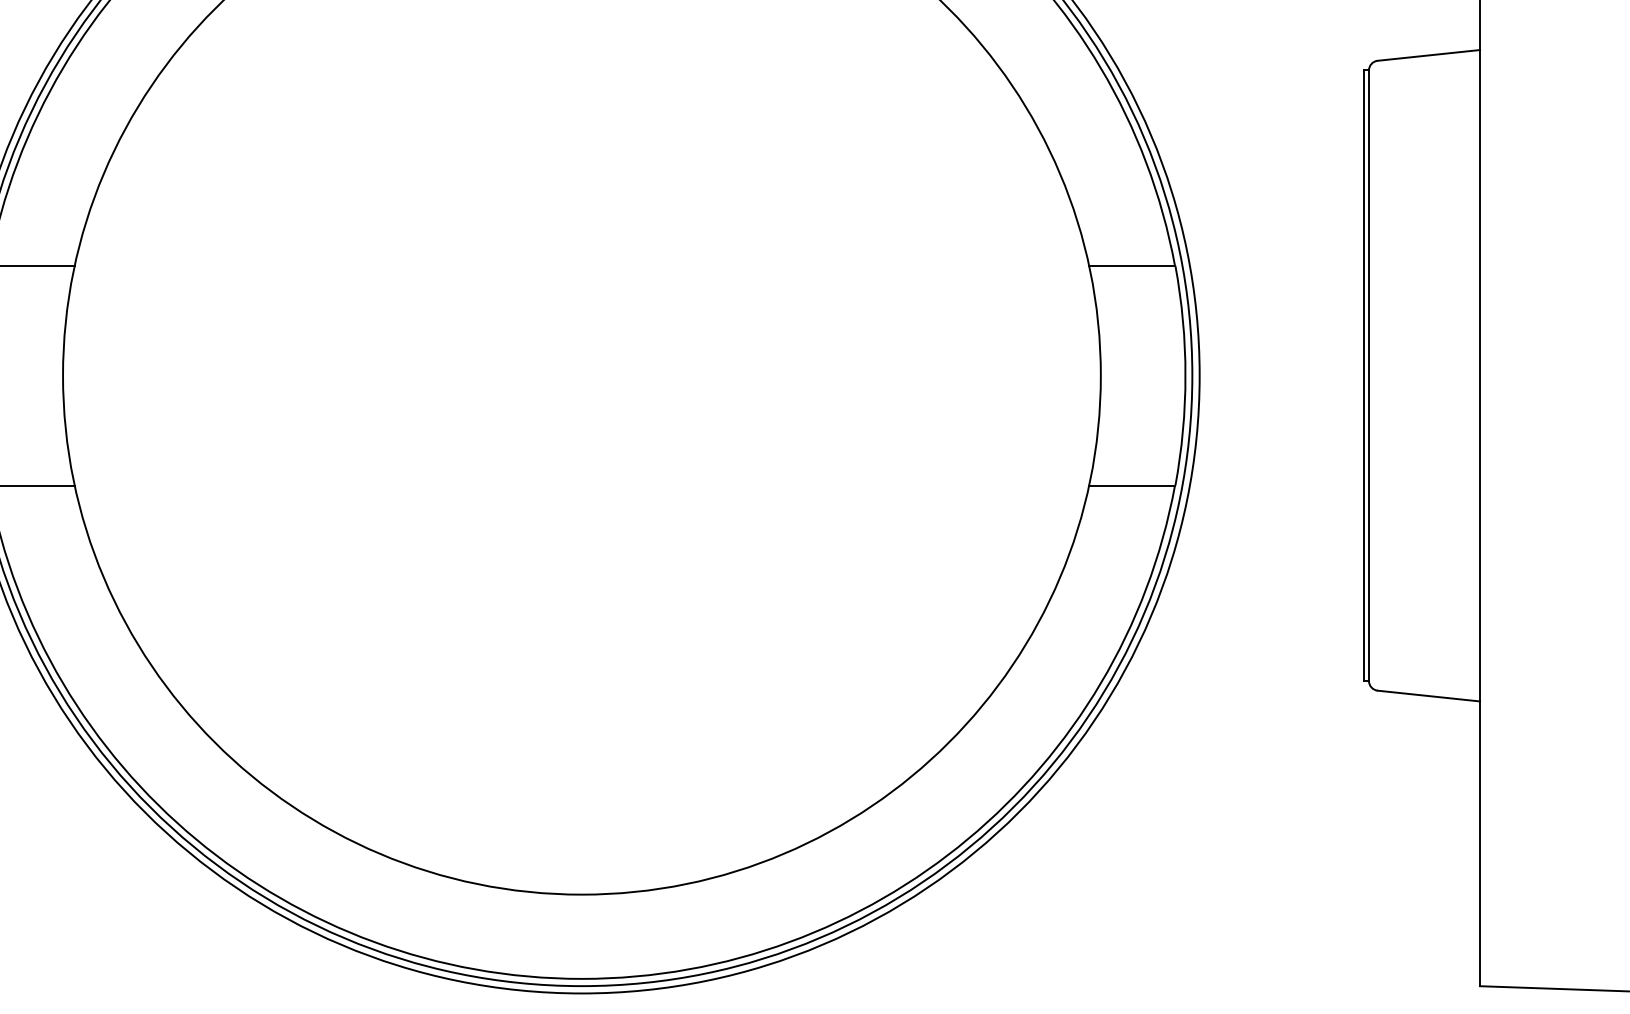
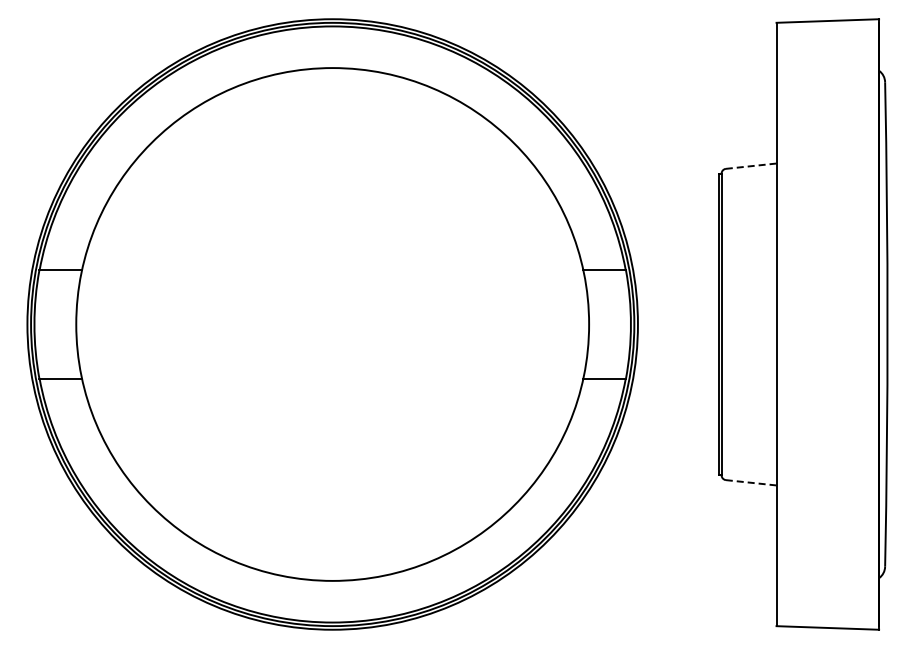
line: (1427, 56) -> (750, 166), solid -> dashed
line: (1427, 695) -> (750, 482), solid -> dashed

